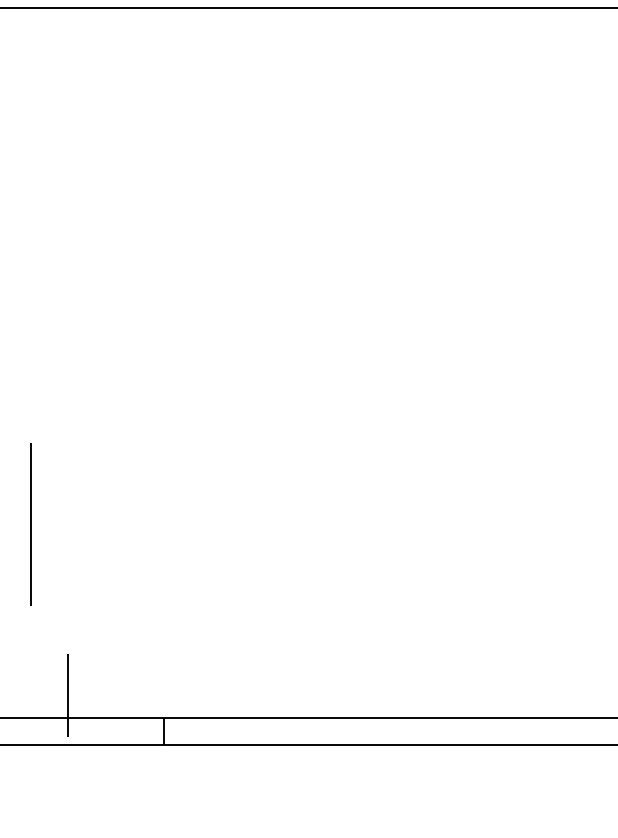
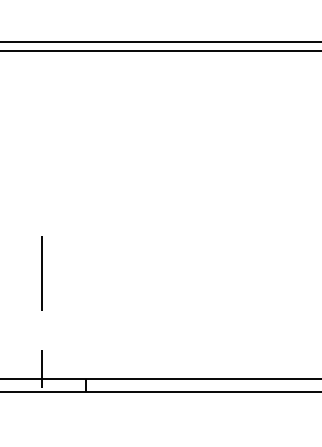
line: (30, 523) -> (41, 273), moved

